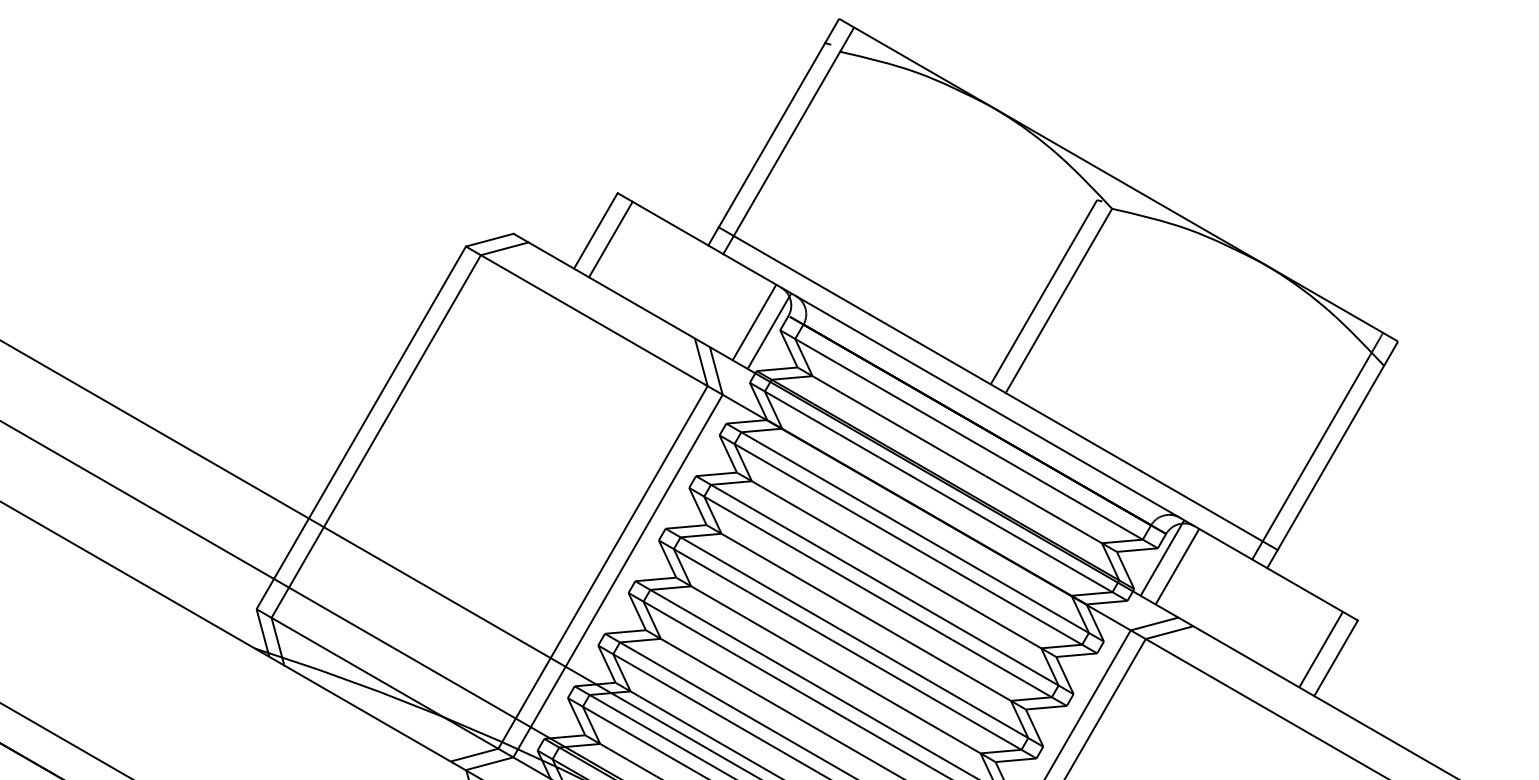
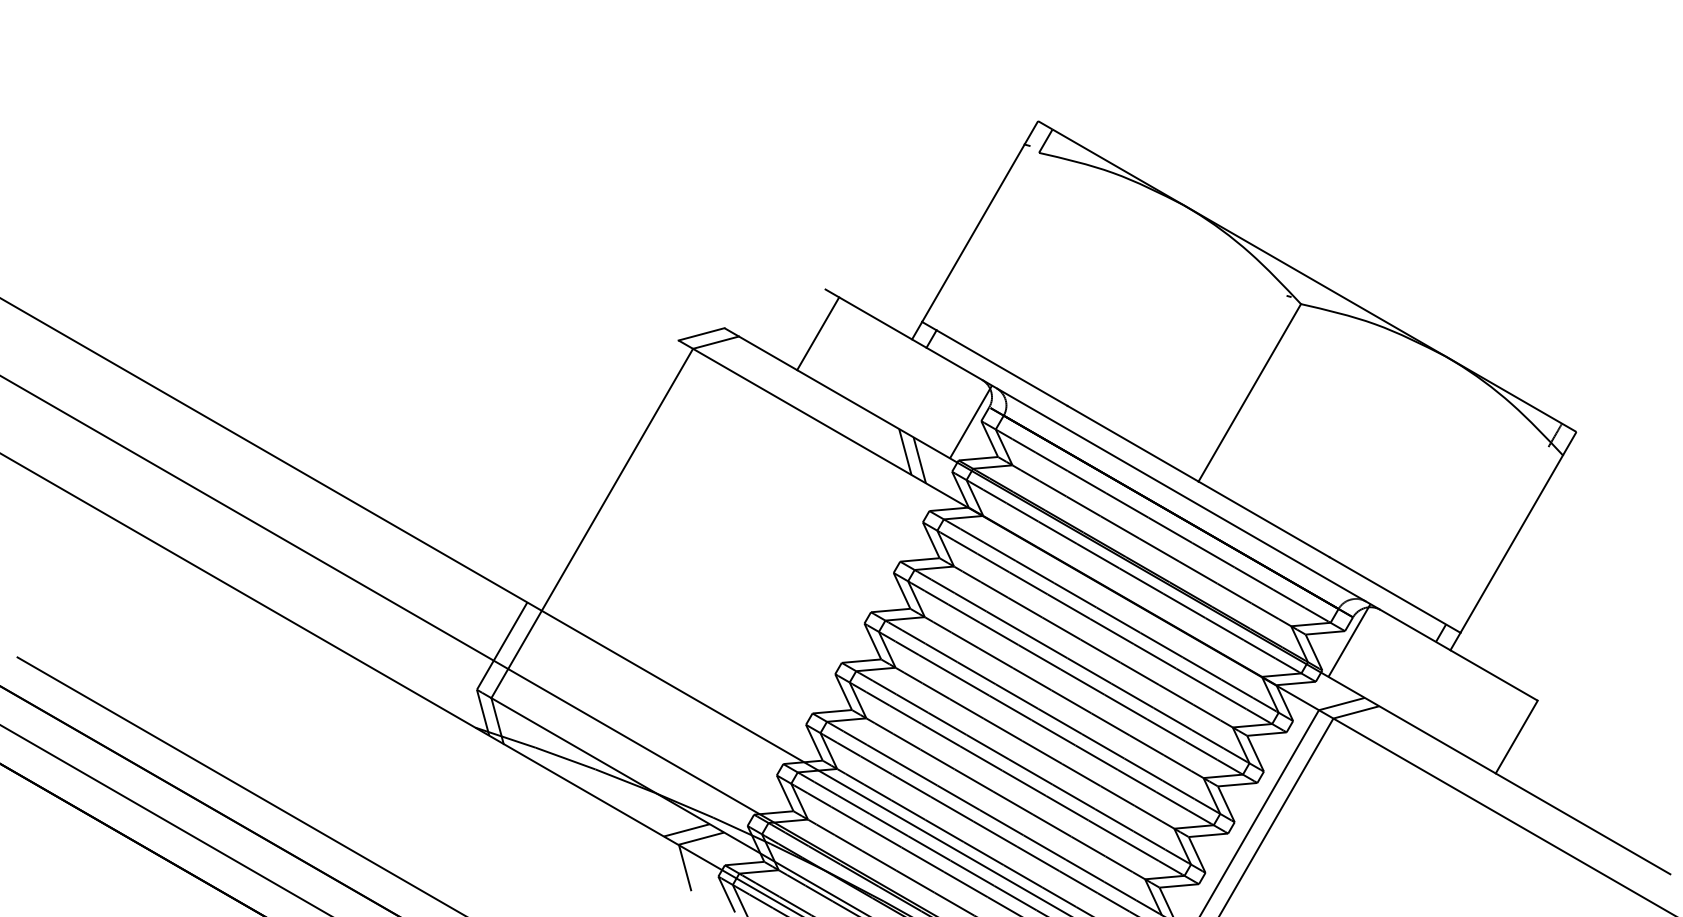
line: (786, 143) -> (987, 241), removed
line: (595, 230) -> (803, 325), removed
line: (1044, 292) -> (1235, 384), removed
line: (754, 322) -> (956, 413), removed
line: (386, 382) -> (602, 471), removed
line: (1316, 449) -> (1497, 535), removed
line: (1176, 566) -> (1363, 648), removed
line: (602, 567) -> (810, 649), removed
line: (617, 575) -> (824, 657), removed
line: (1321, 649) -> (1502, 728), removed

